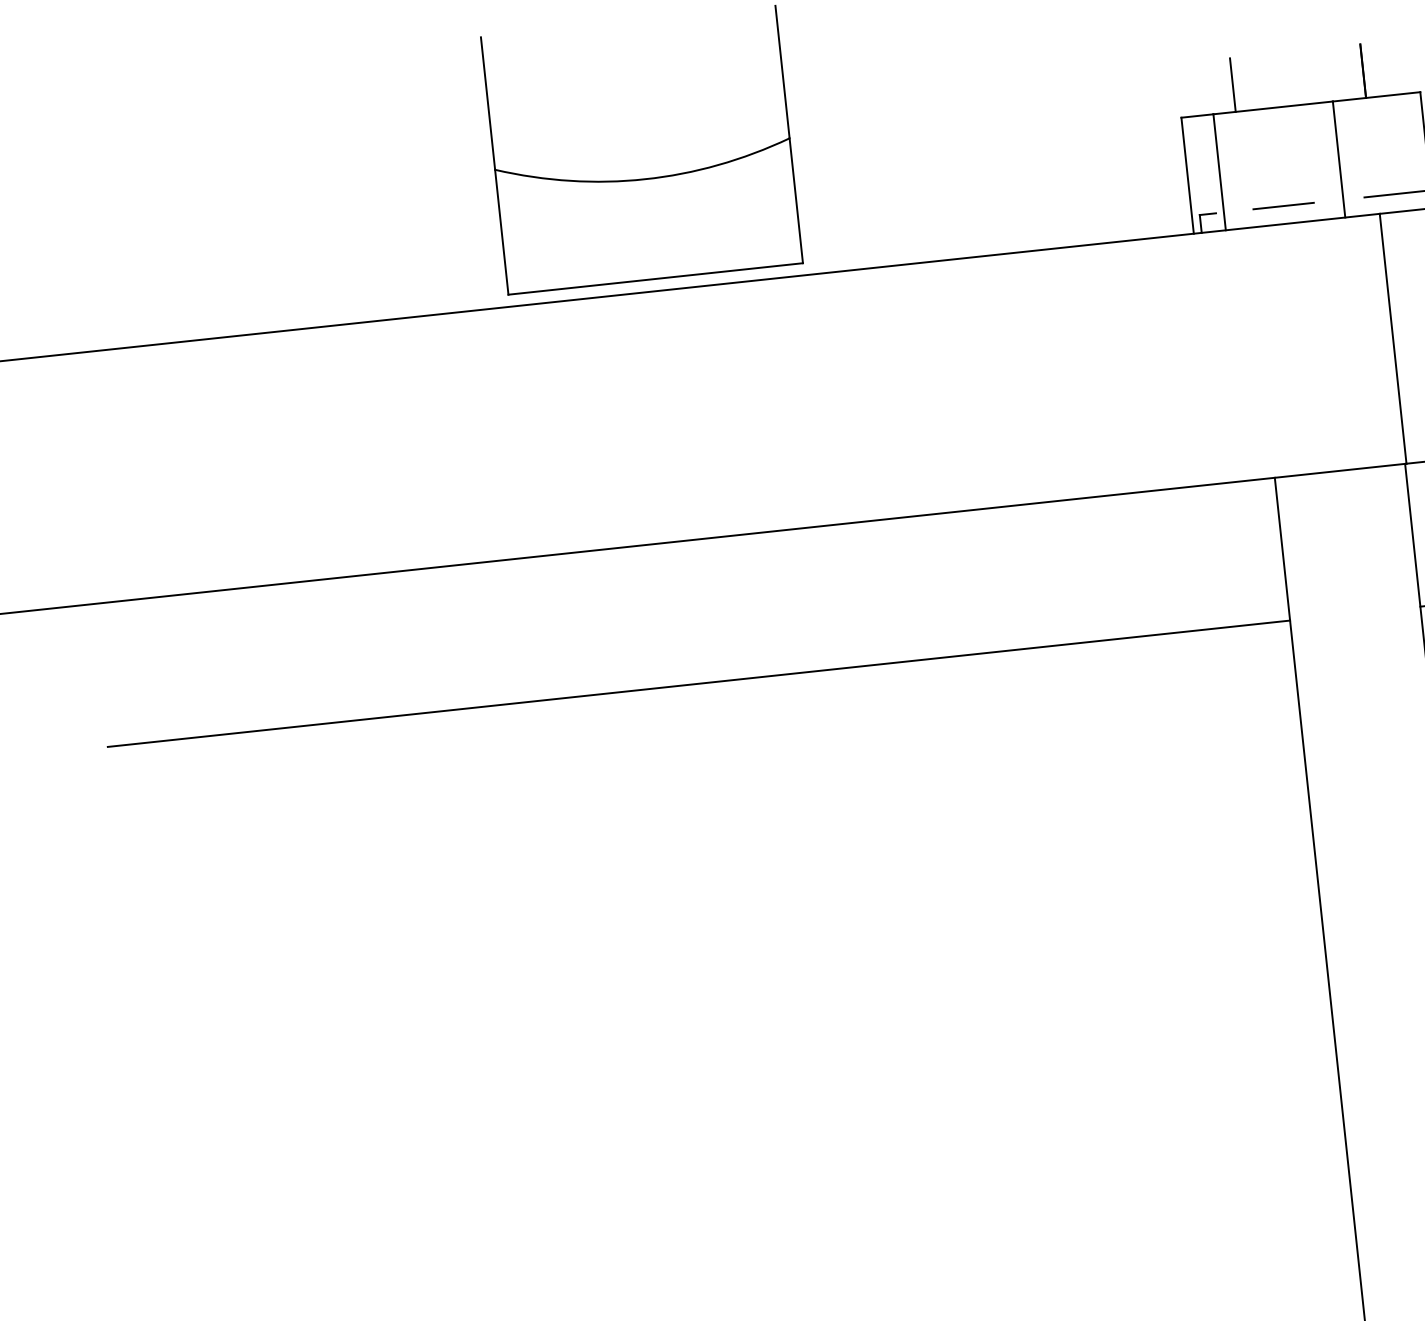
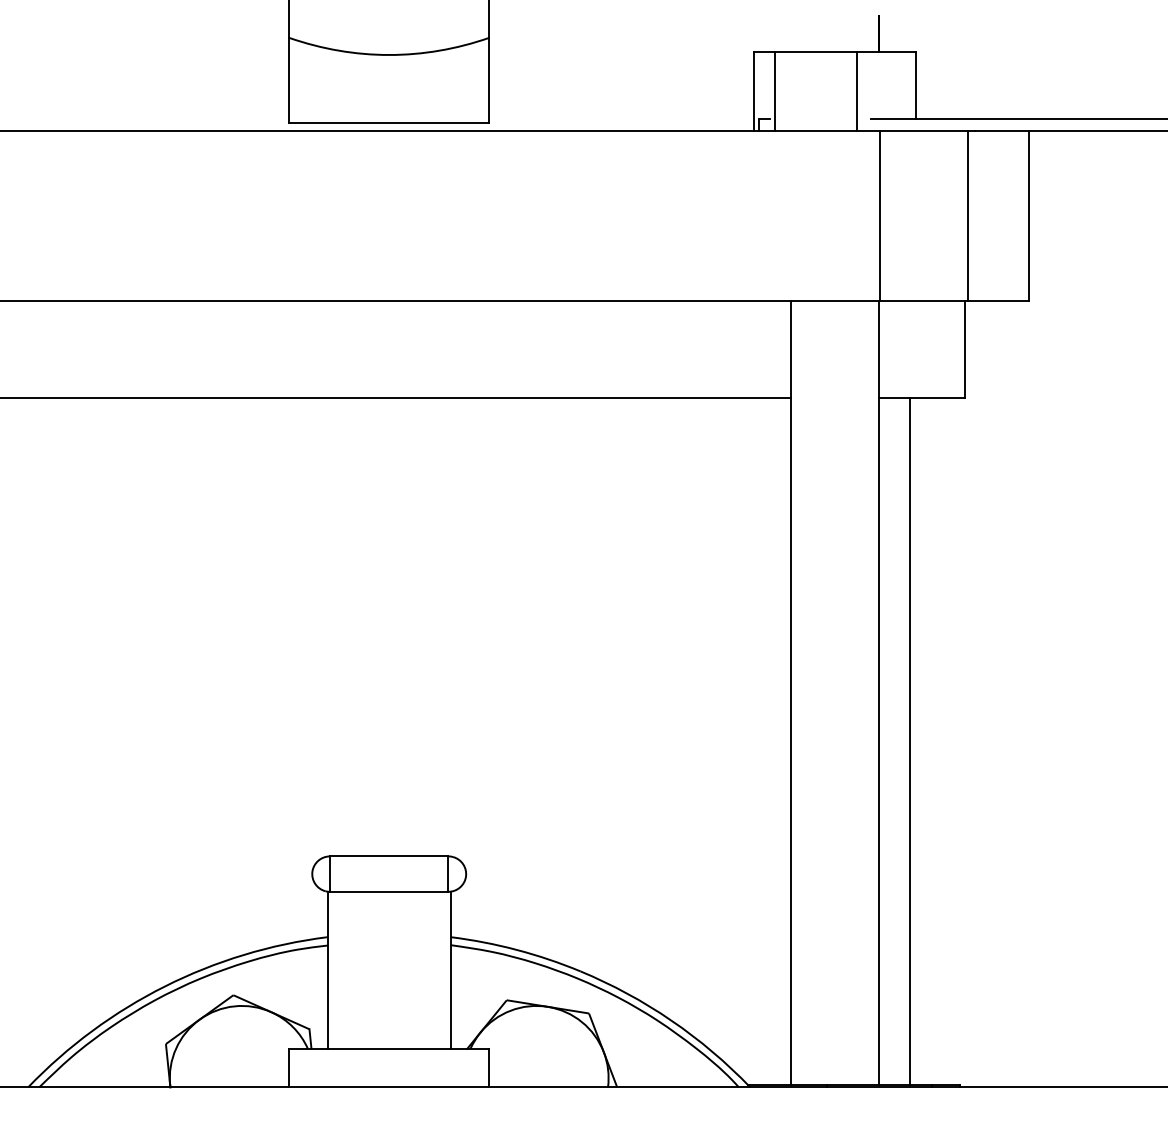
line: (1232, 84) -> (790, 33), removed
line: (1284, 205) -> (816, 118), removed

